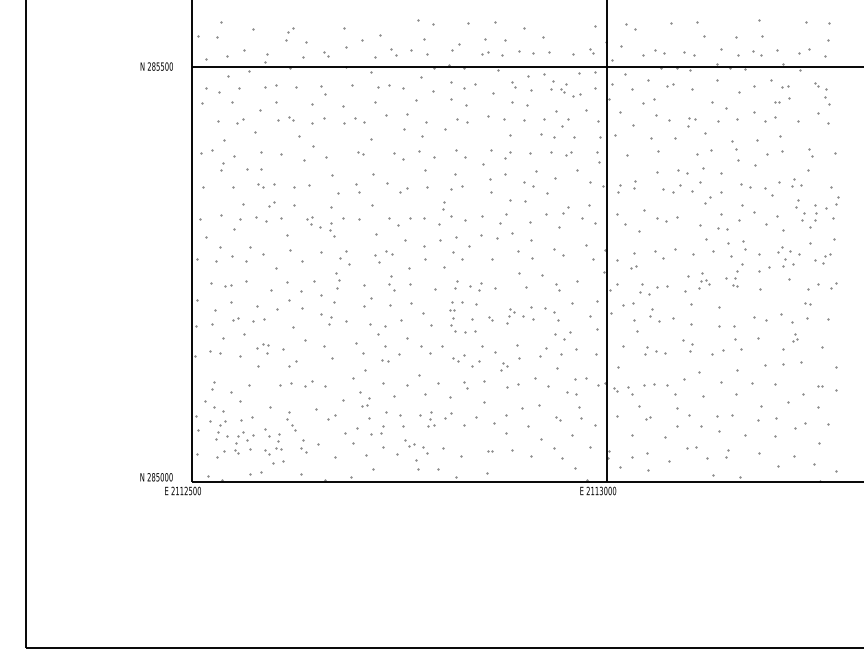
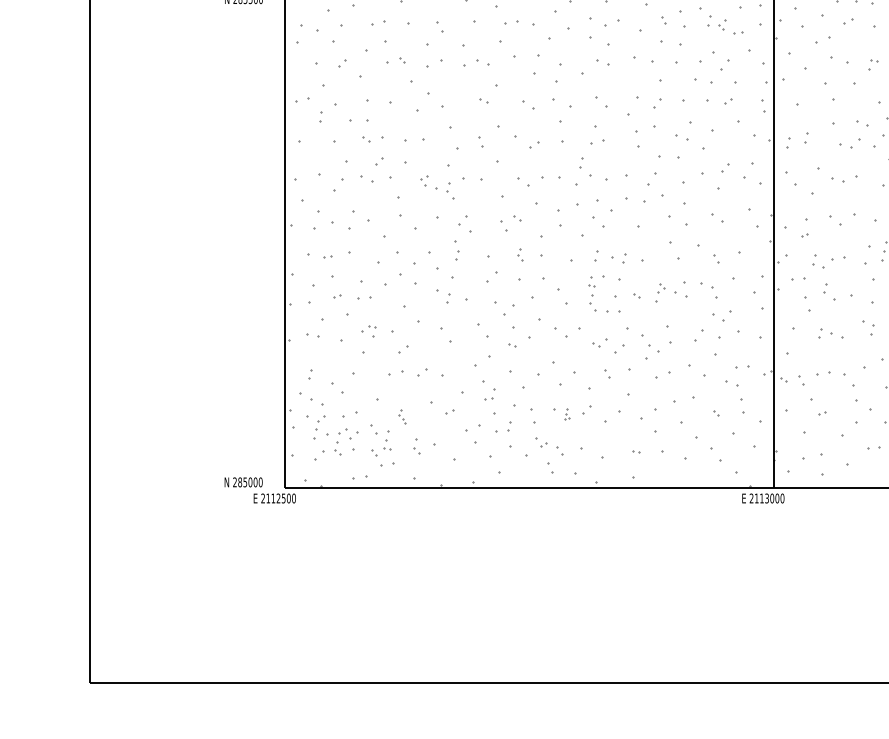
part: (391, 283) -> (520, 254), size x0.7
part: (504, 366) -> (653, 352), size x1.6
part: (431, 419) -> (567, 414), size x0.6
part: (291, 421) -> (402, 416), size x0.6

